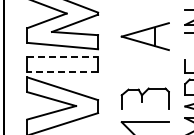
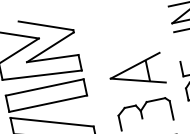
part: (144, 36) -> (135, 73), moved
line: (63, 57) -> (45, 87), dashed -> solid
line: (62, 71) -> (47, 103), dashed -> solid

